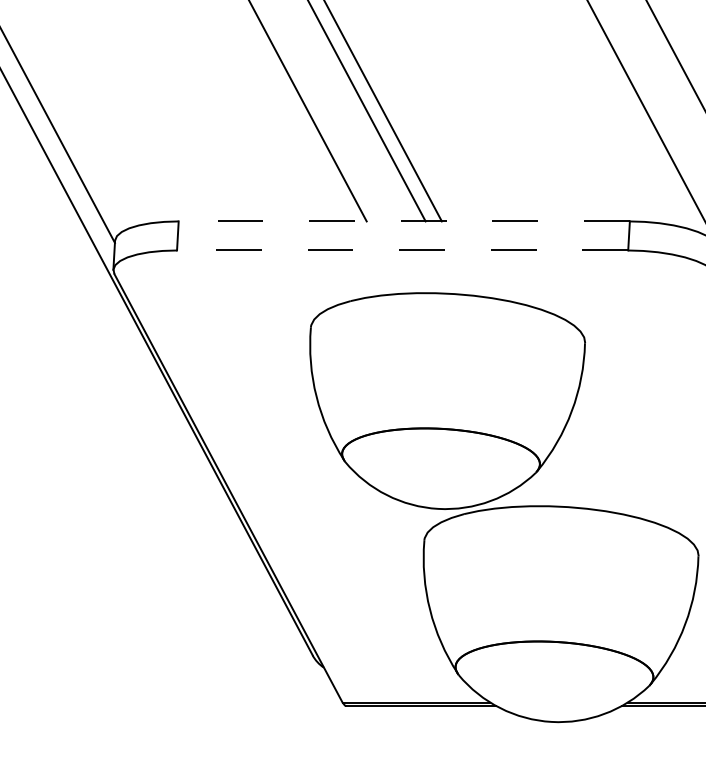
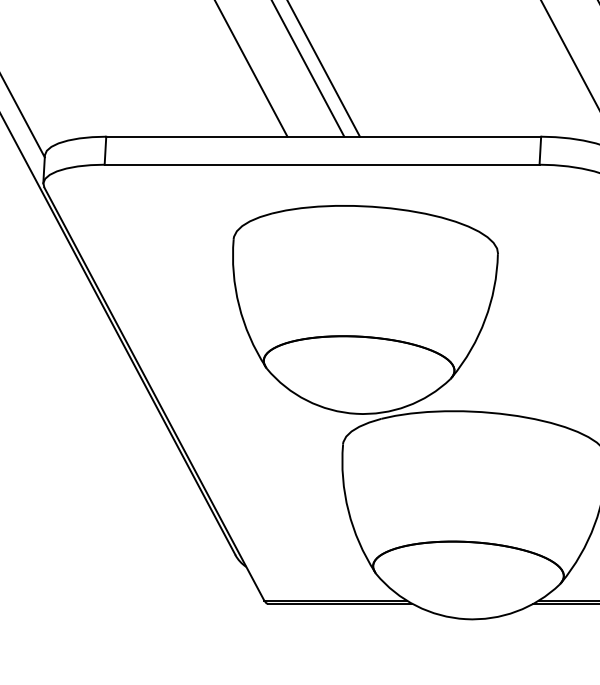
line: (404, 221) -> (323, 136), dashed -> solid
line: (402, 250) -> (321, 164), dashed -> solid

